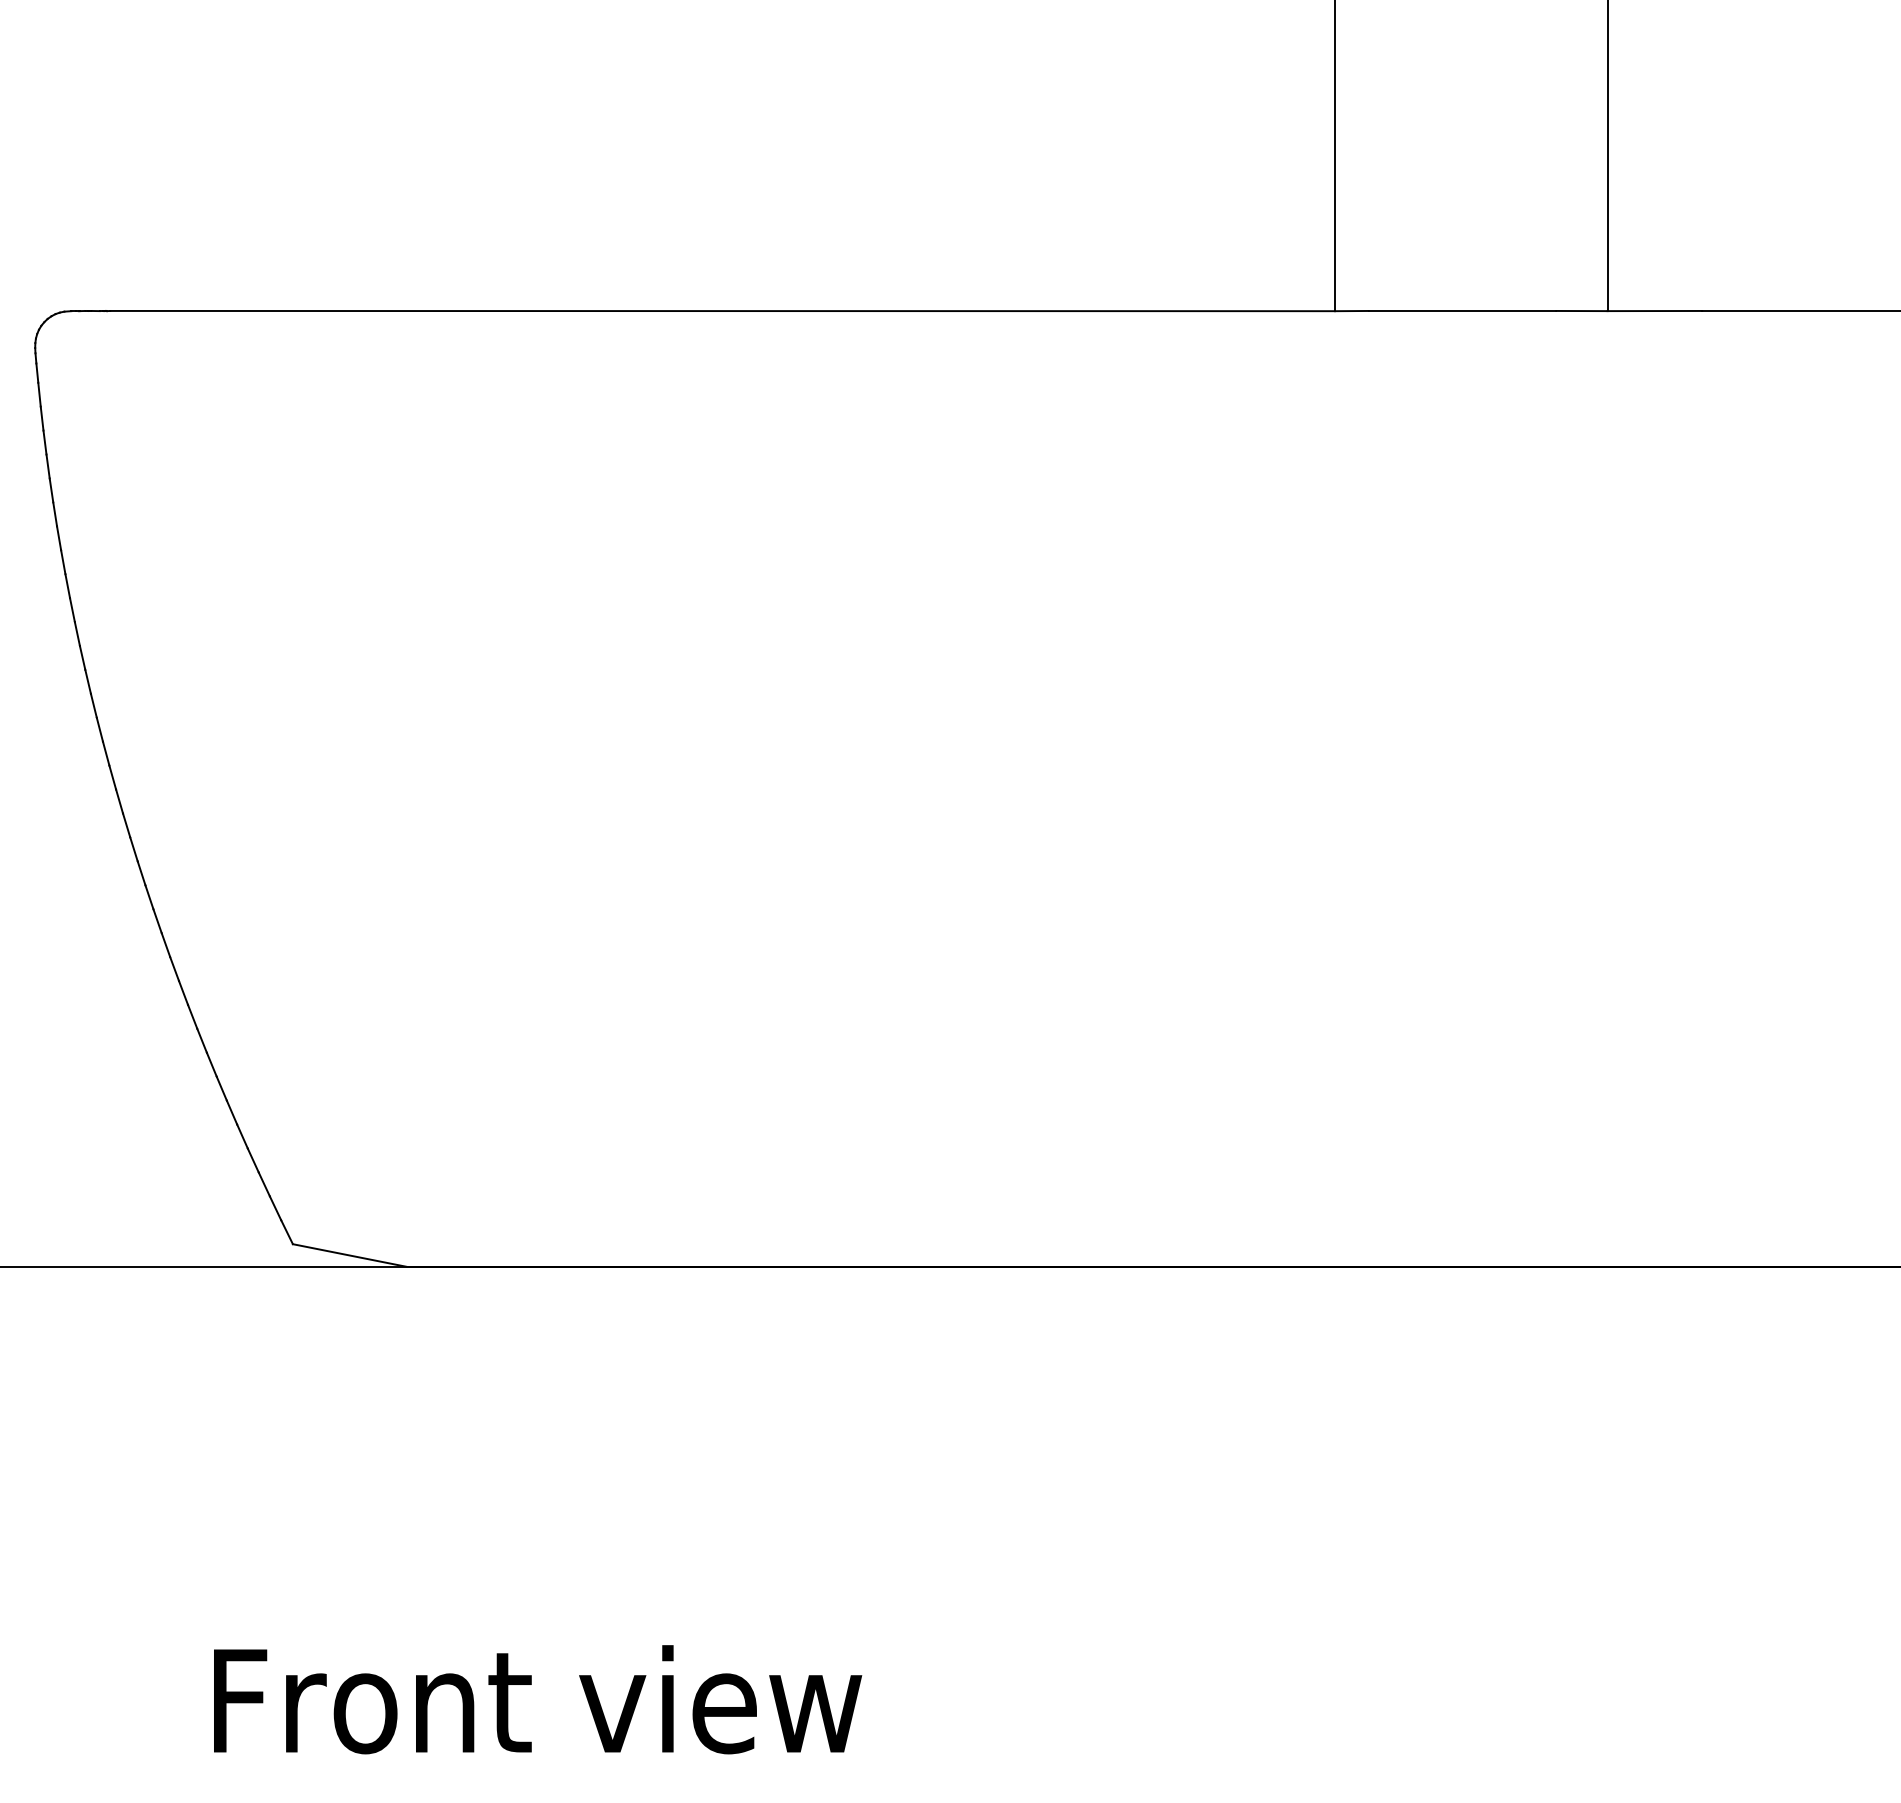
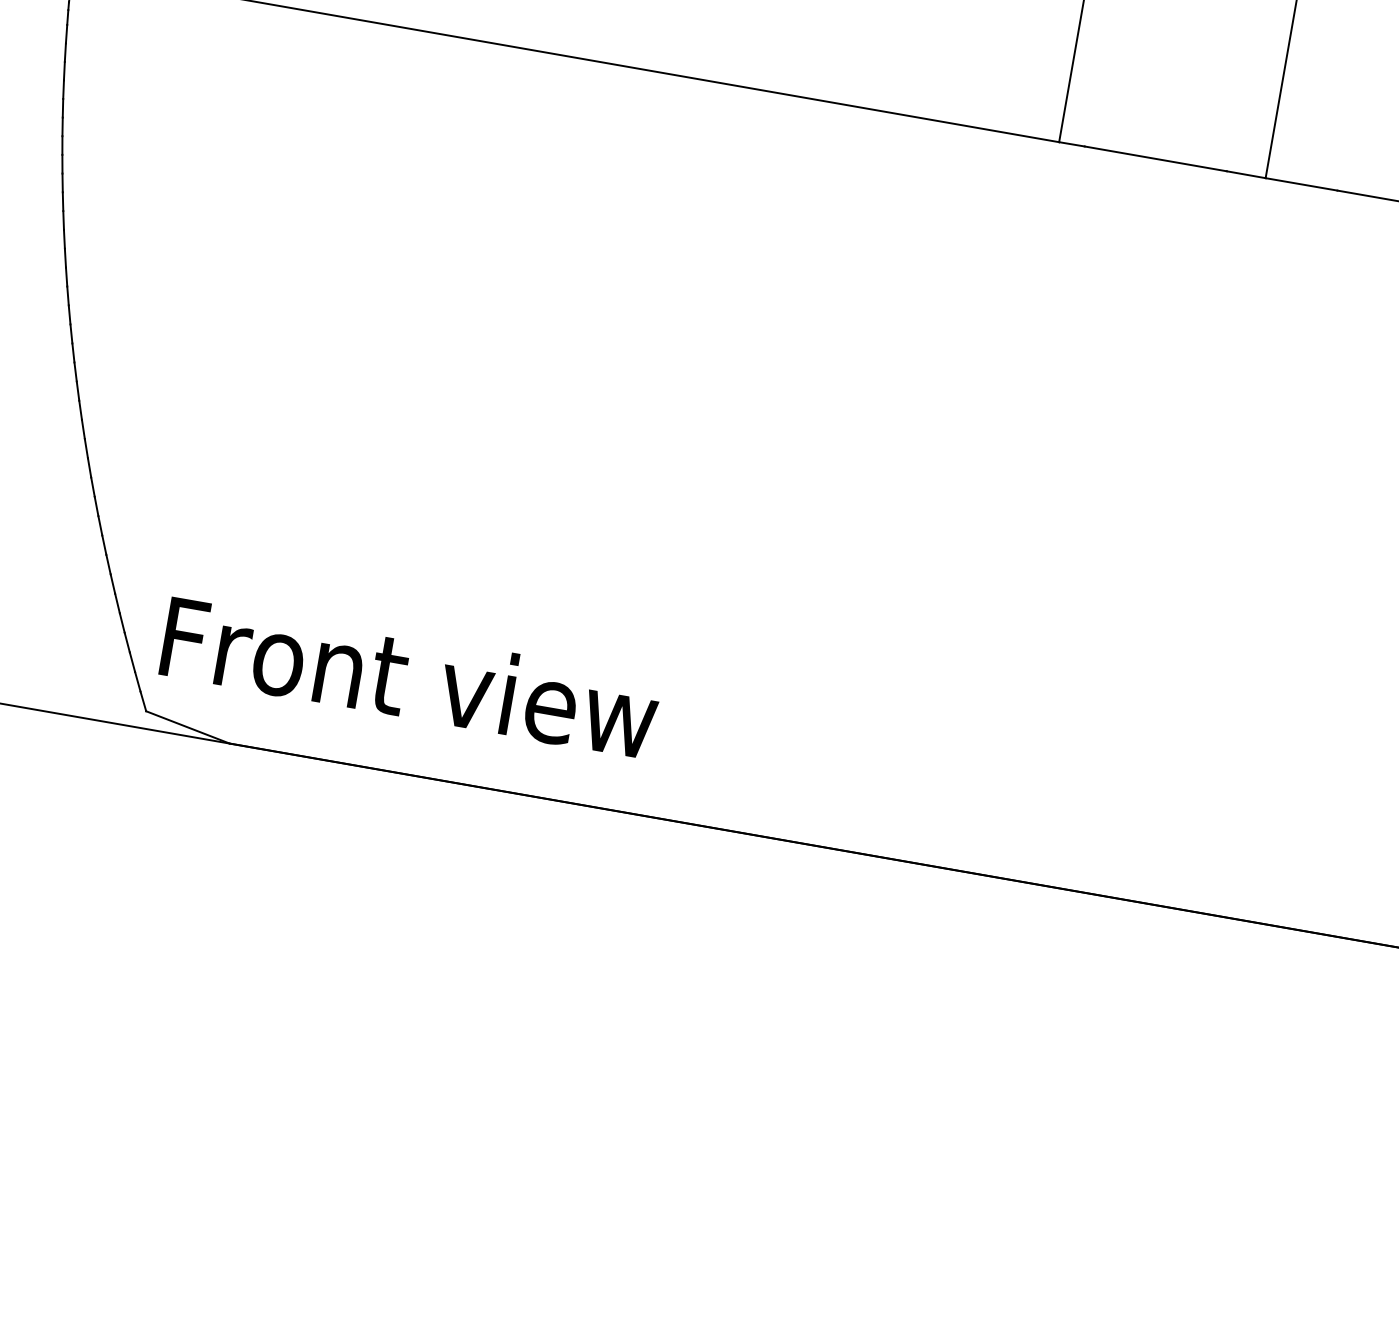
text: (538, 1699) -> (411, 677), moved

